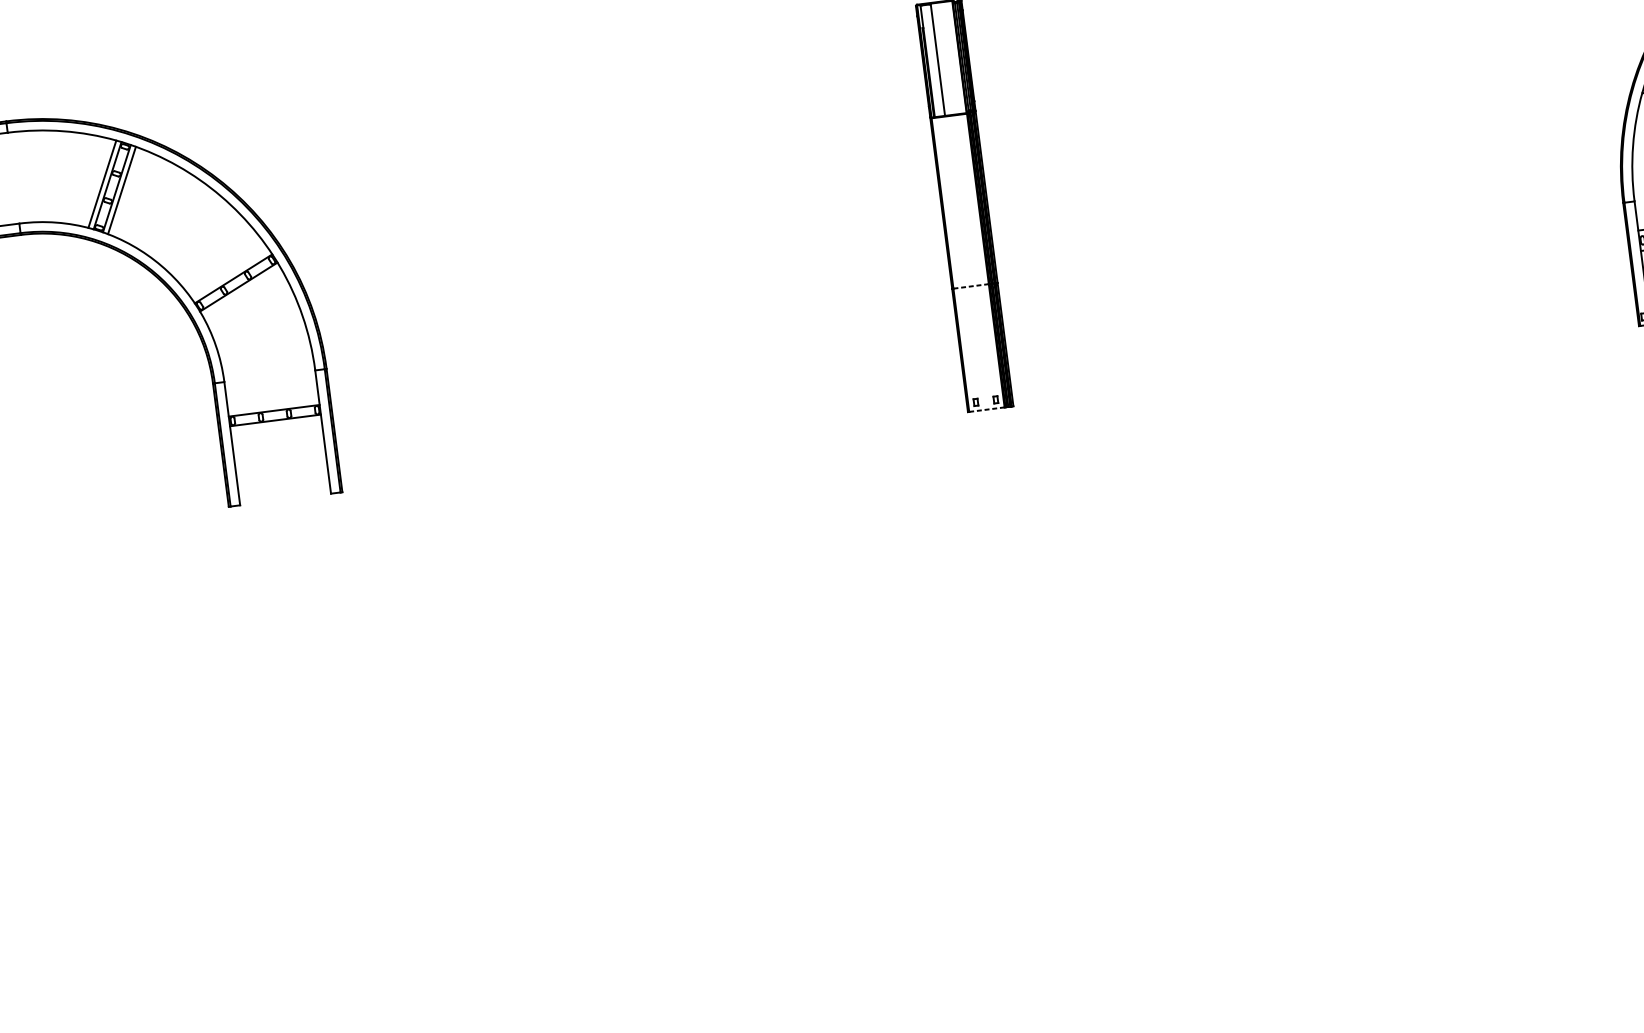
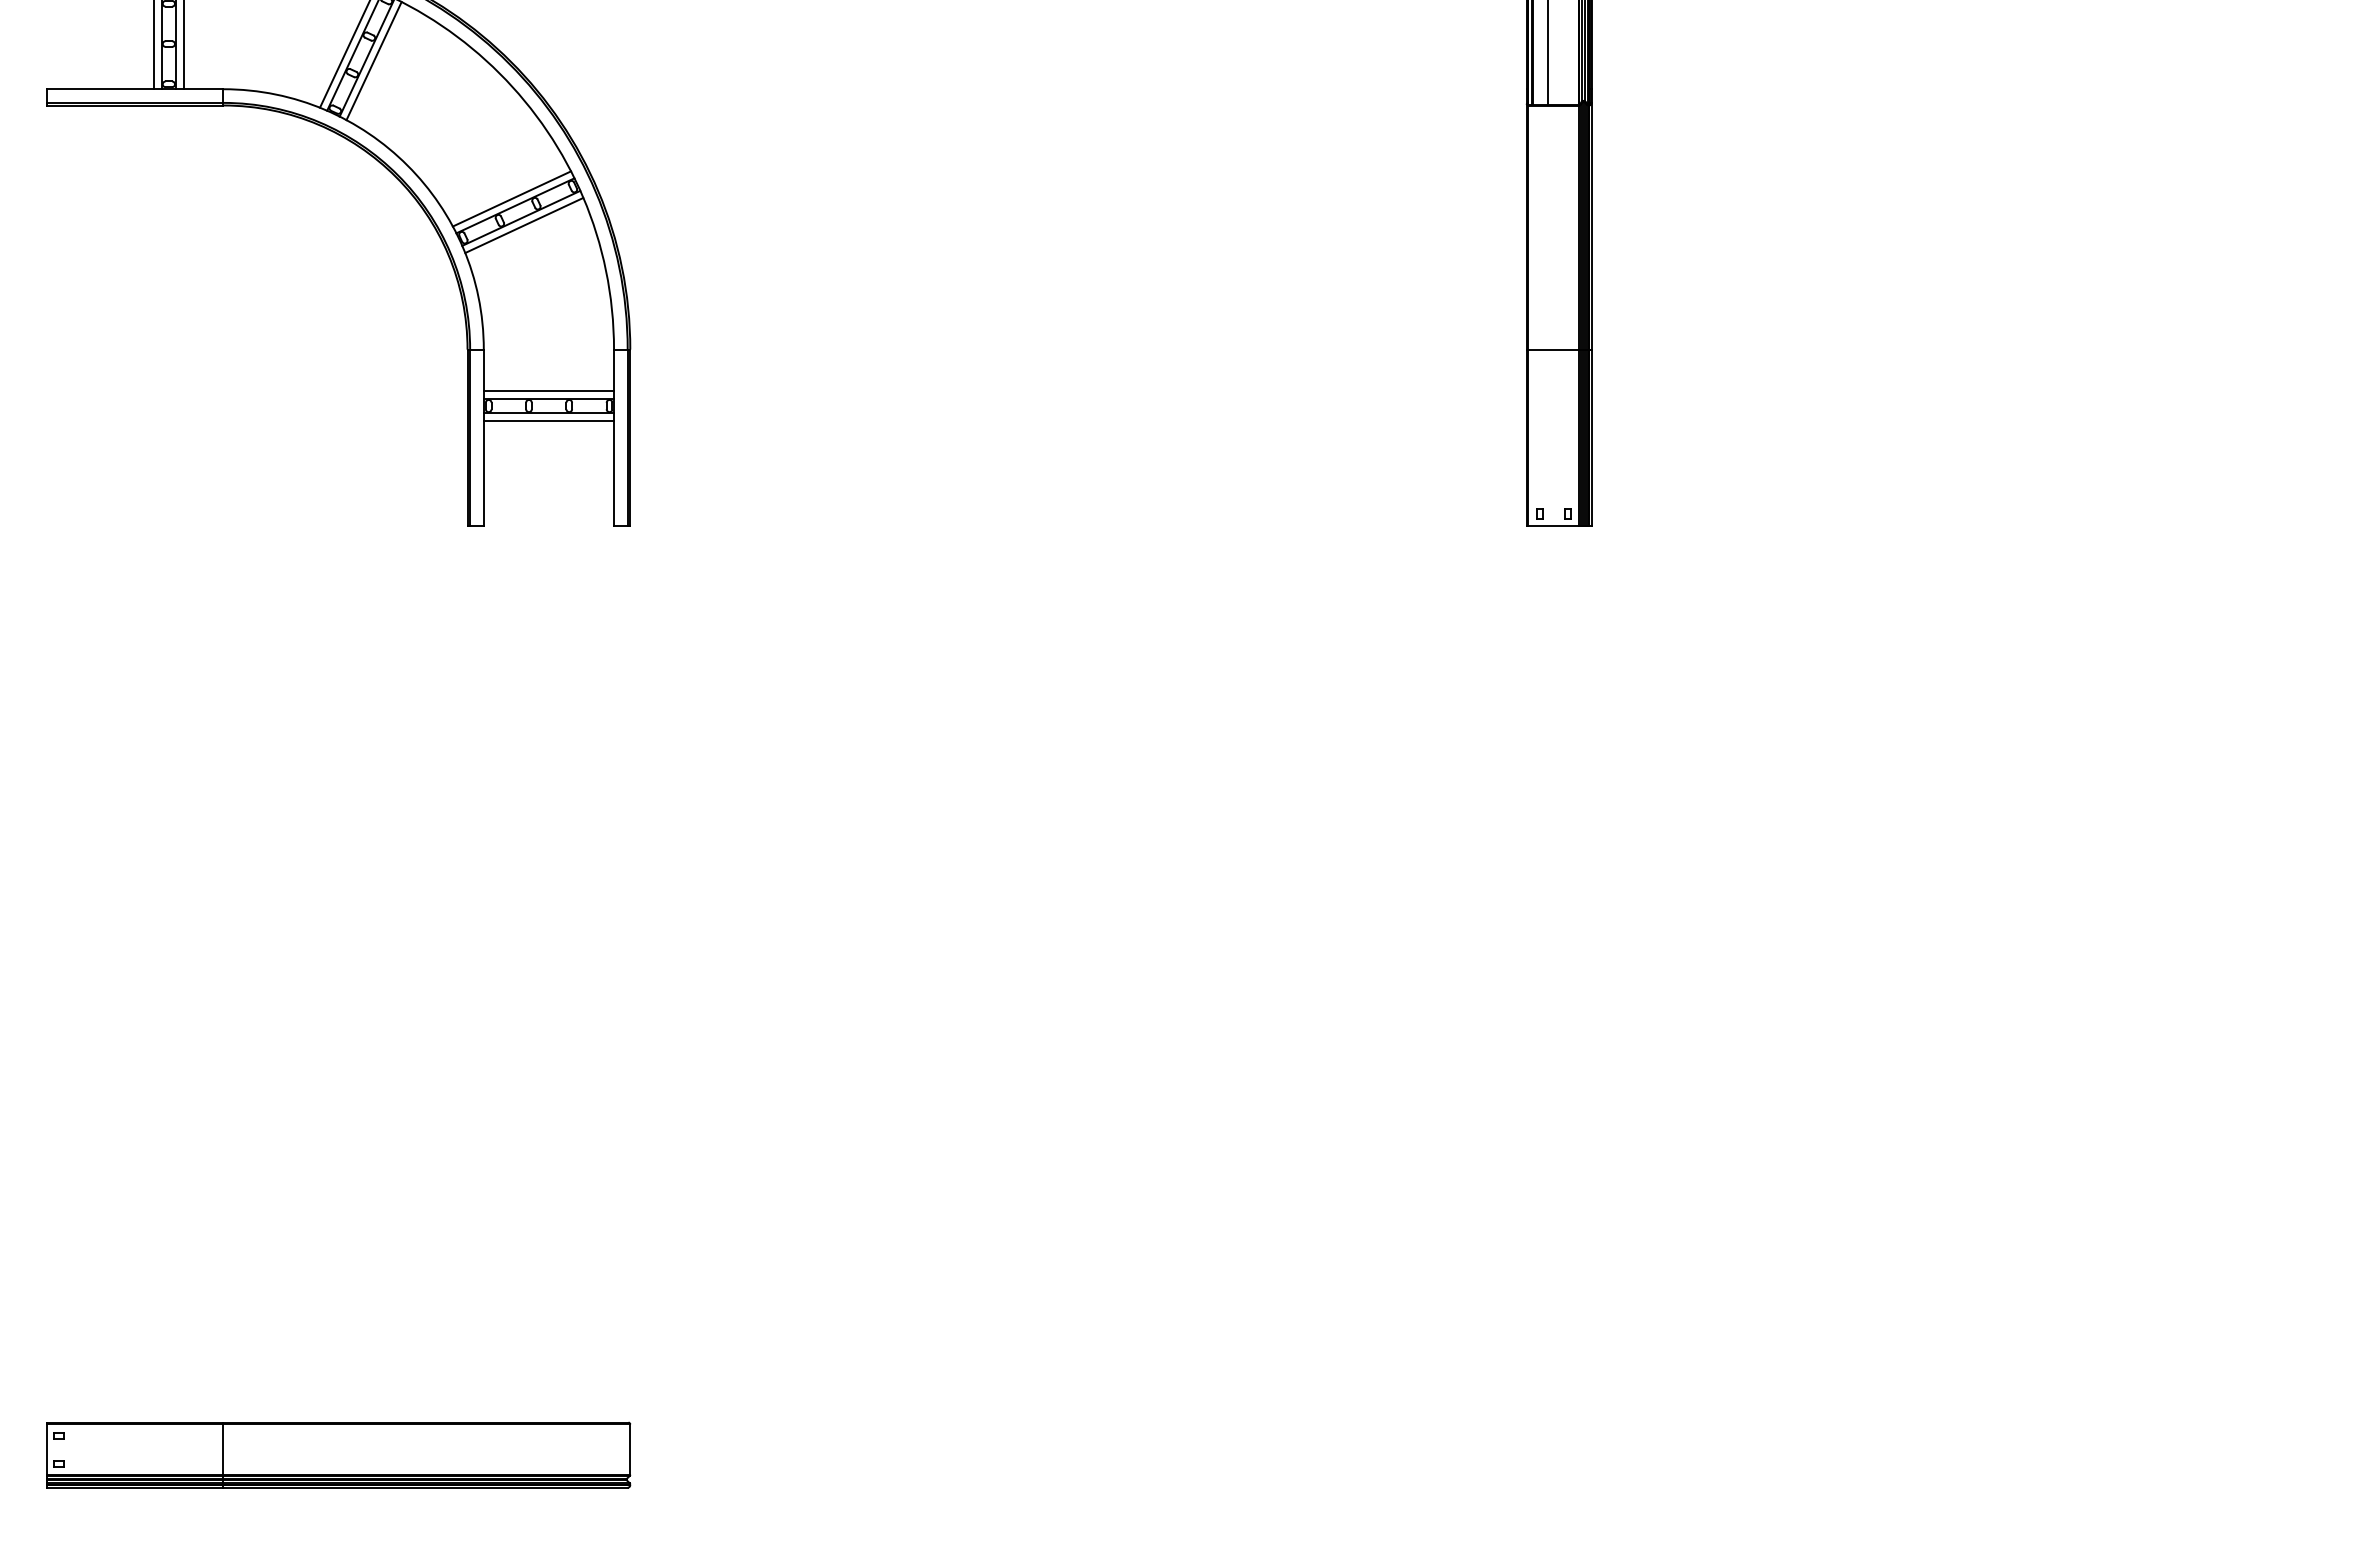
line: (230, 274) -> (511, 198), added
line: (971, 286) -> (1554, 349), dashed -> solid
line: (241, 291) -> (524, 225), added
line: (273, 405) -> (548, 391), added
line: (987, 409) -> (1554, 526), dashed -> solid
line: (275, 425) -> (548, 420), added

